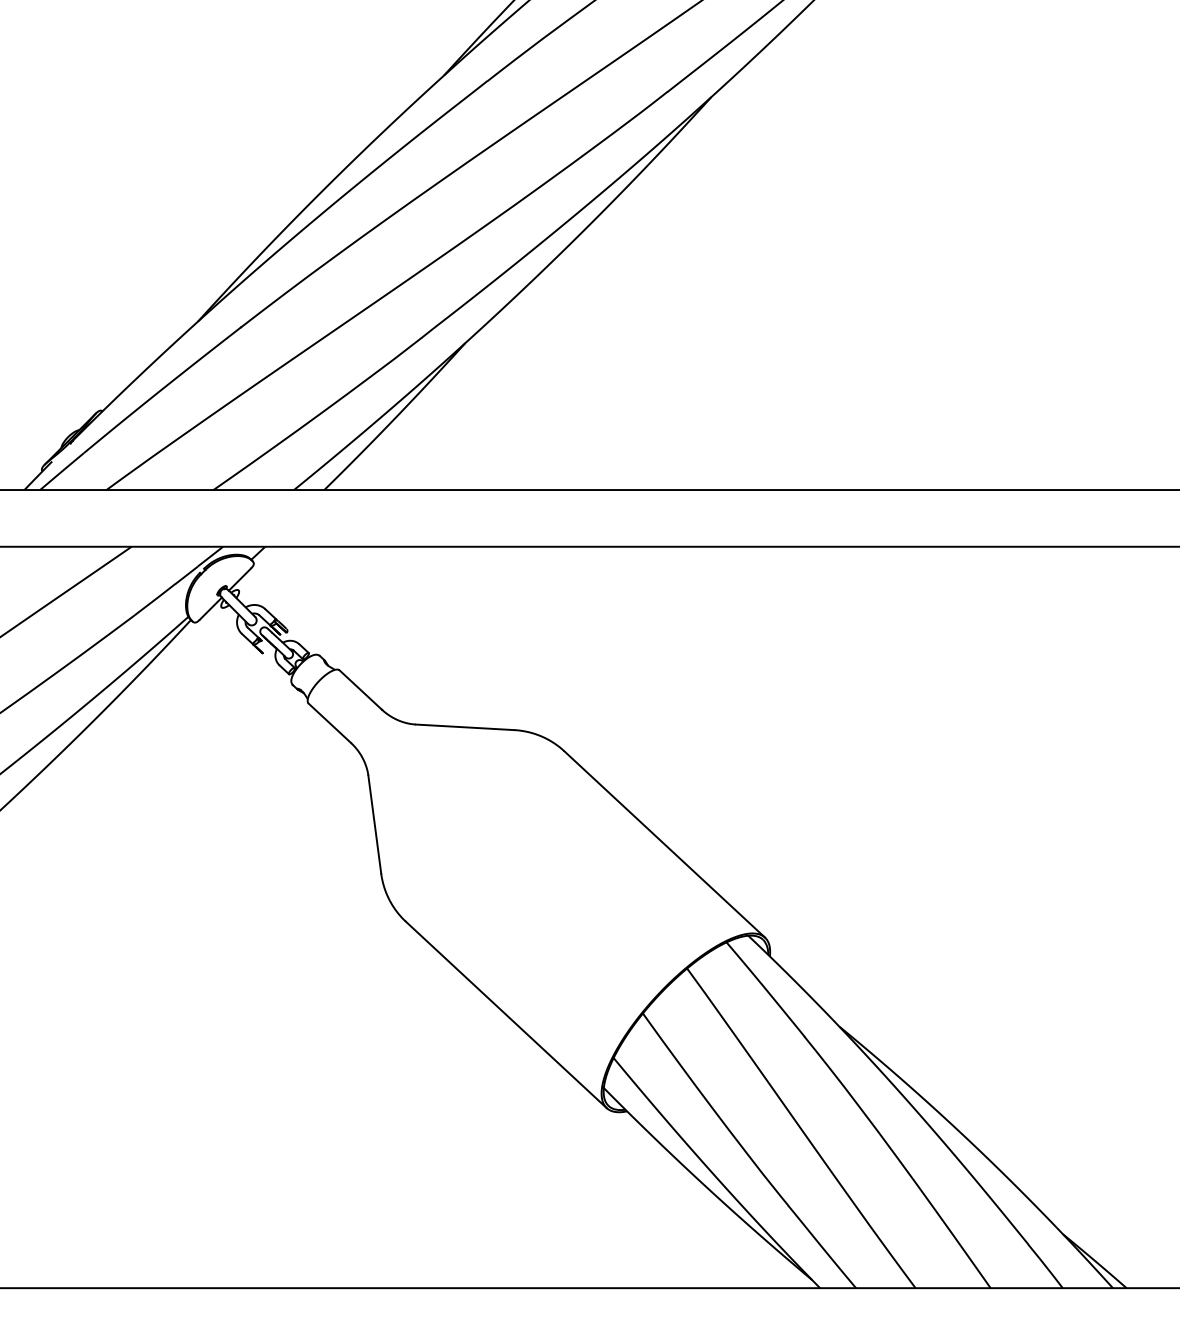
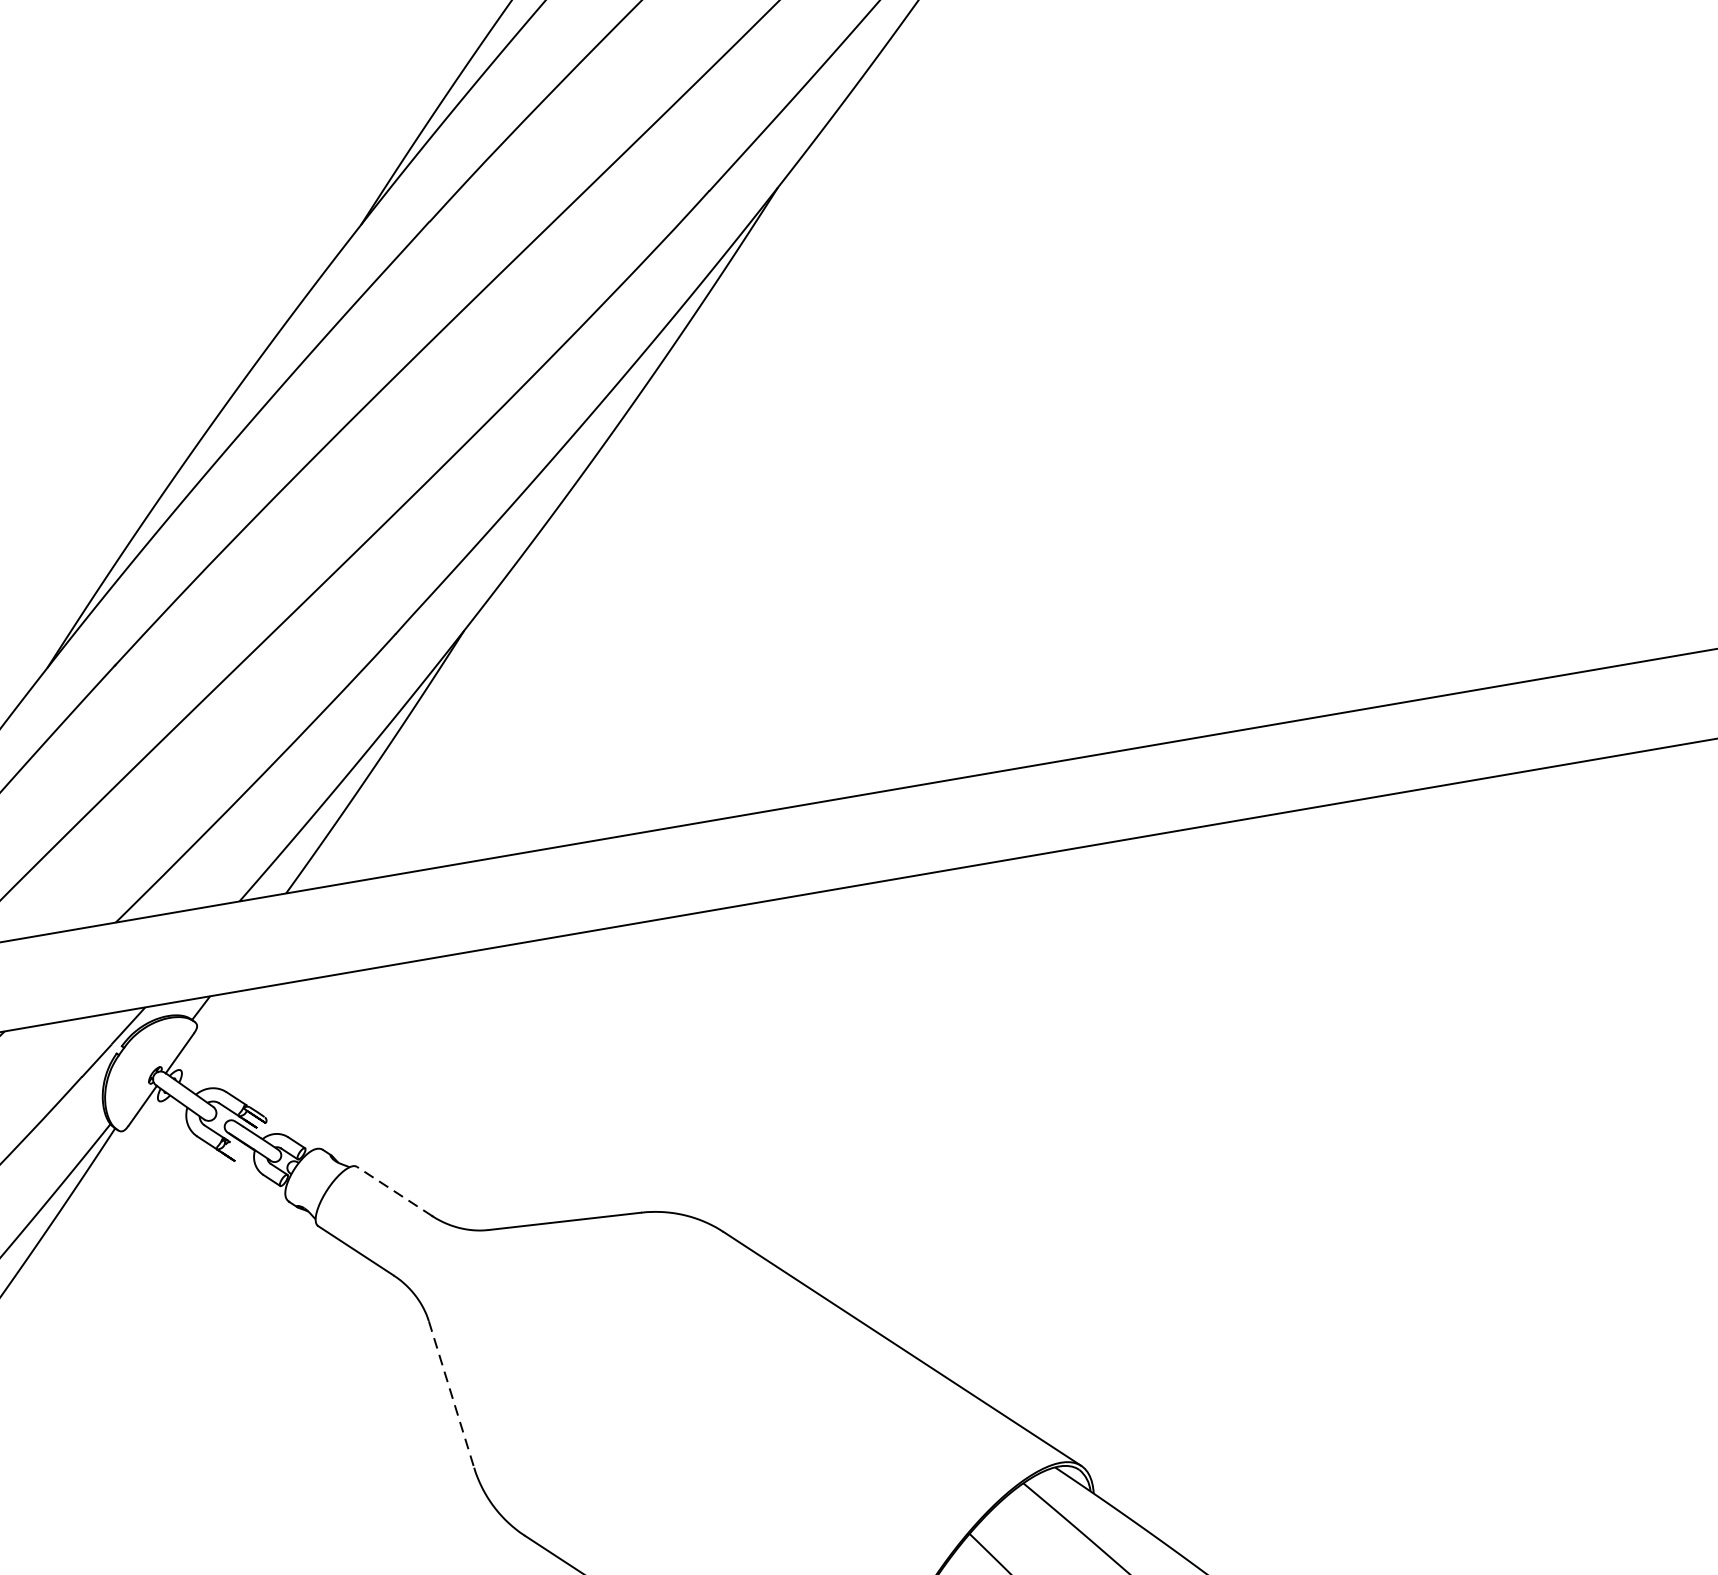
line: (360, 690) -> (394, 1192), solid -> dashed
line: (374, 825) -> (451, 1396), solid -> dashed

